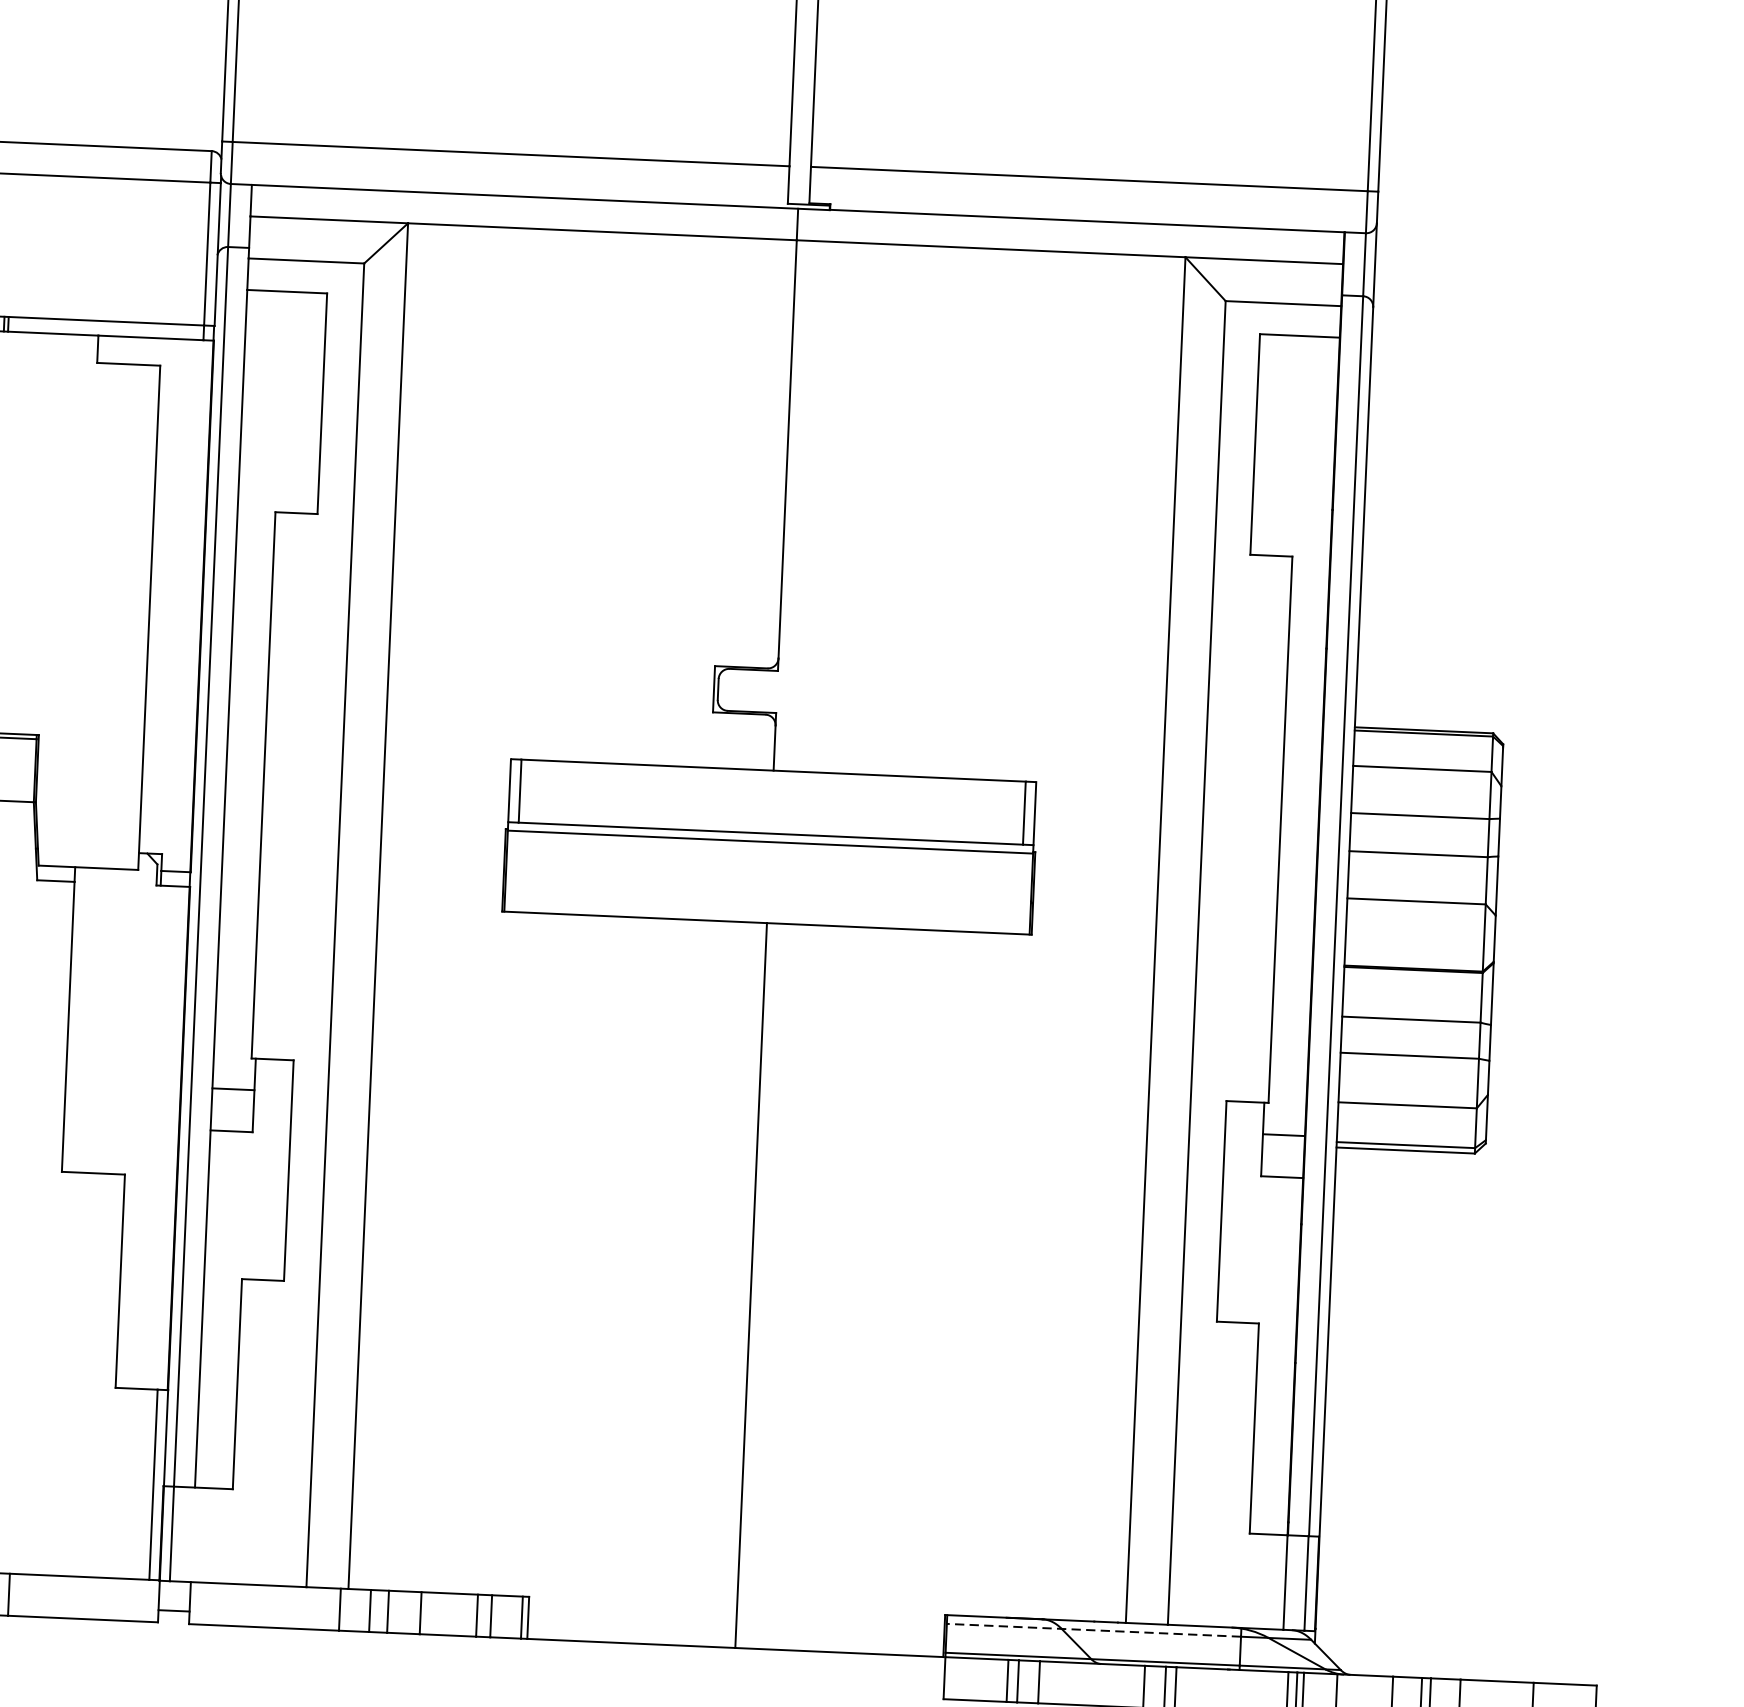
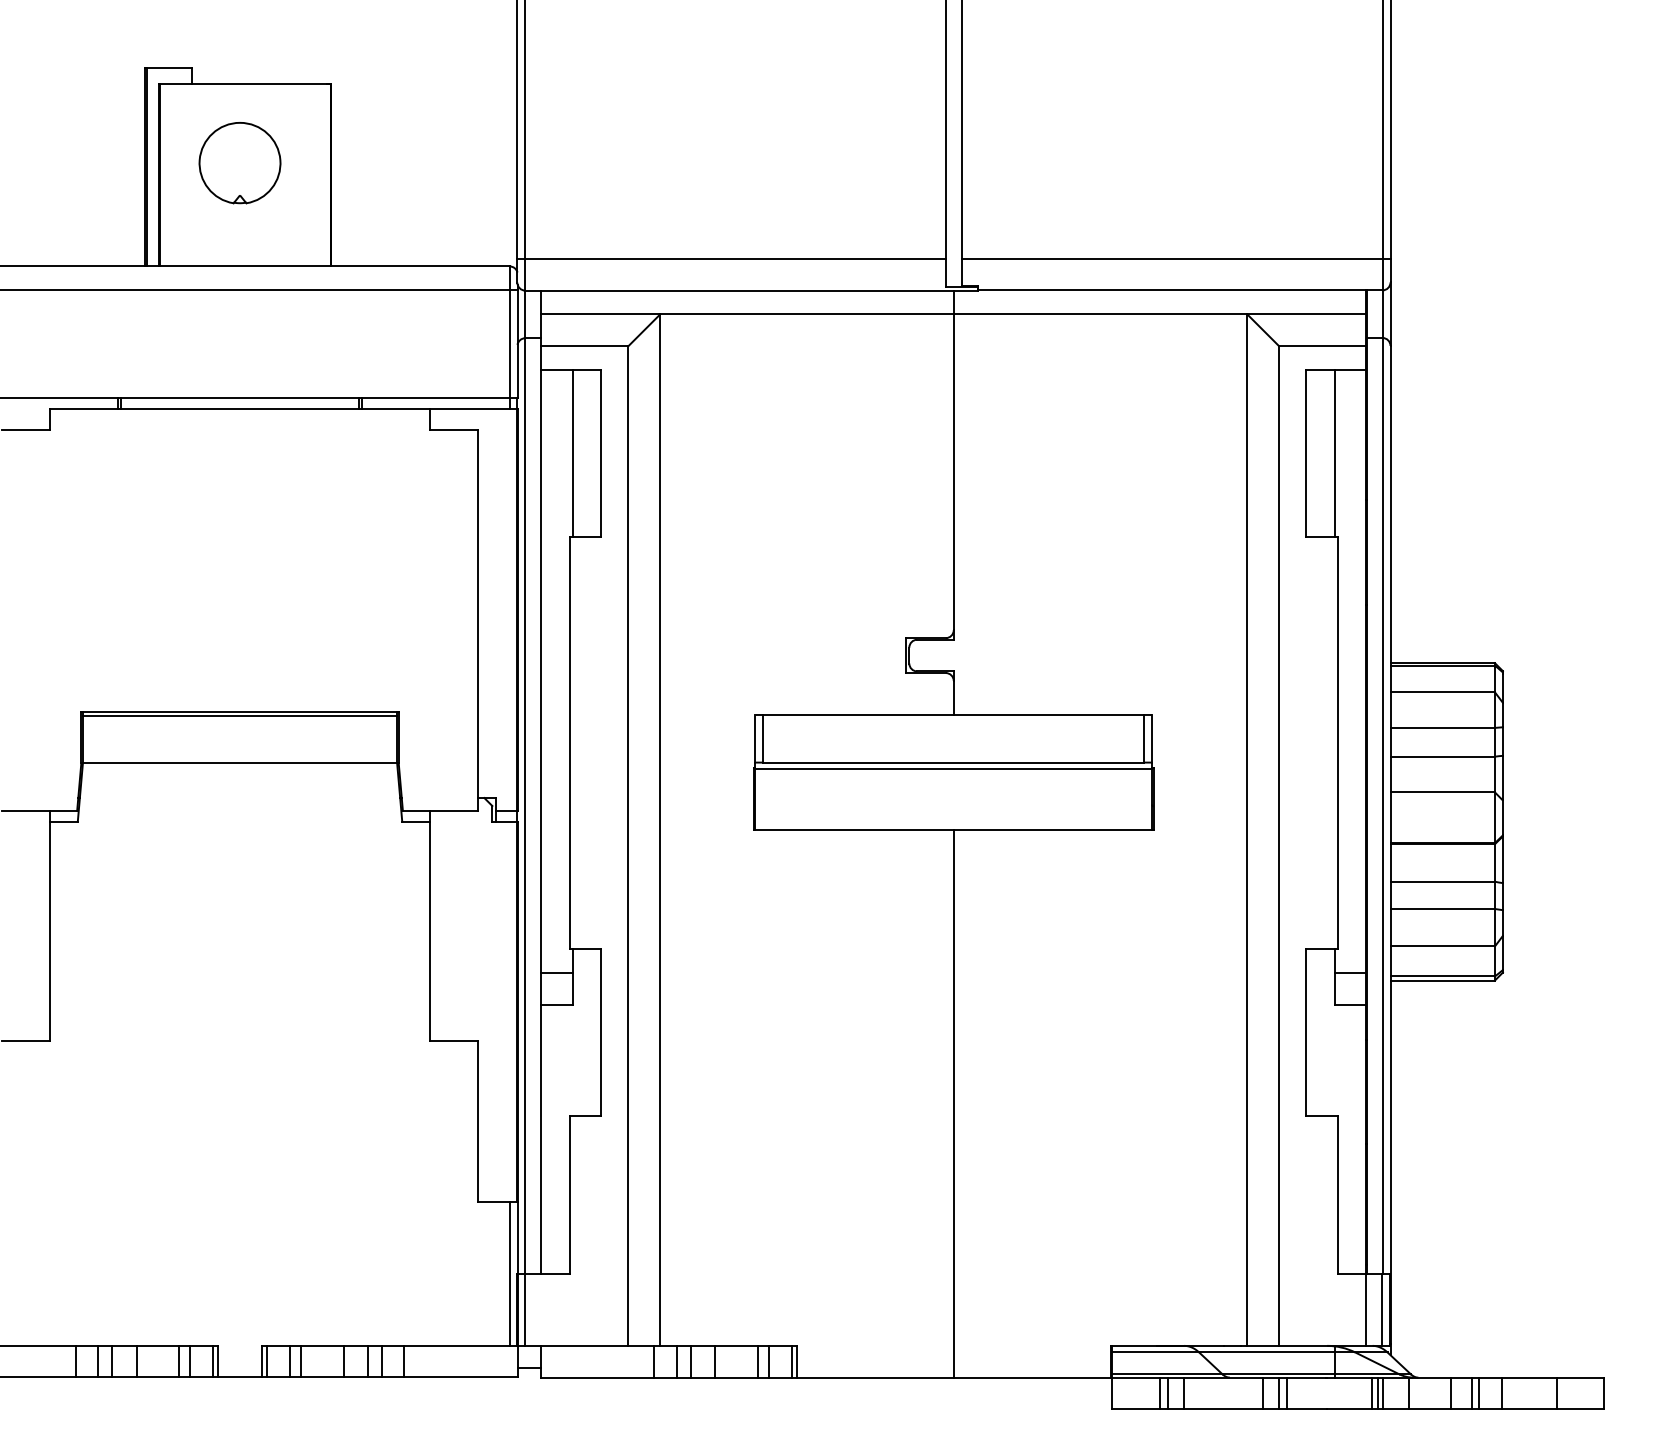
line: (283, 401) -> (572, 452), added
line: (1292, 445) -> (1334, 452), added
line: (1093, 1630) -> (1223, 1352), dashed -> solid

